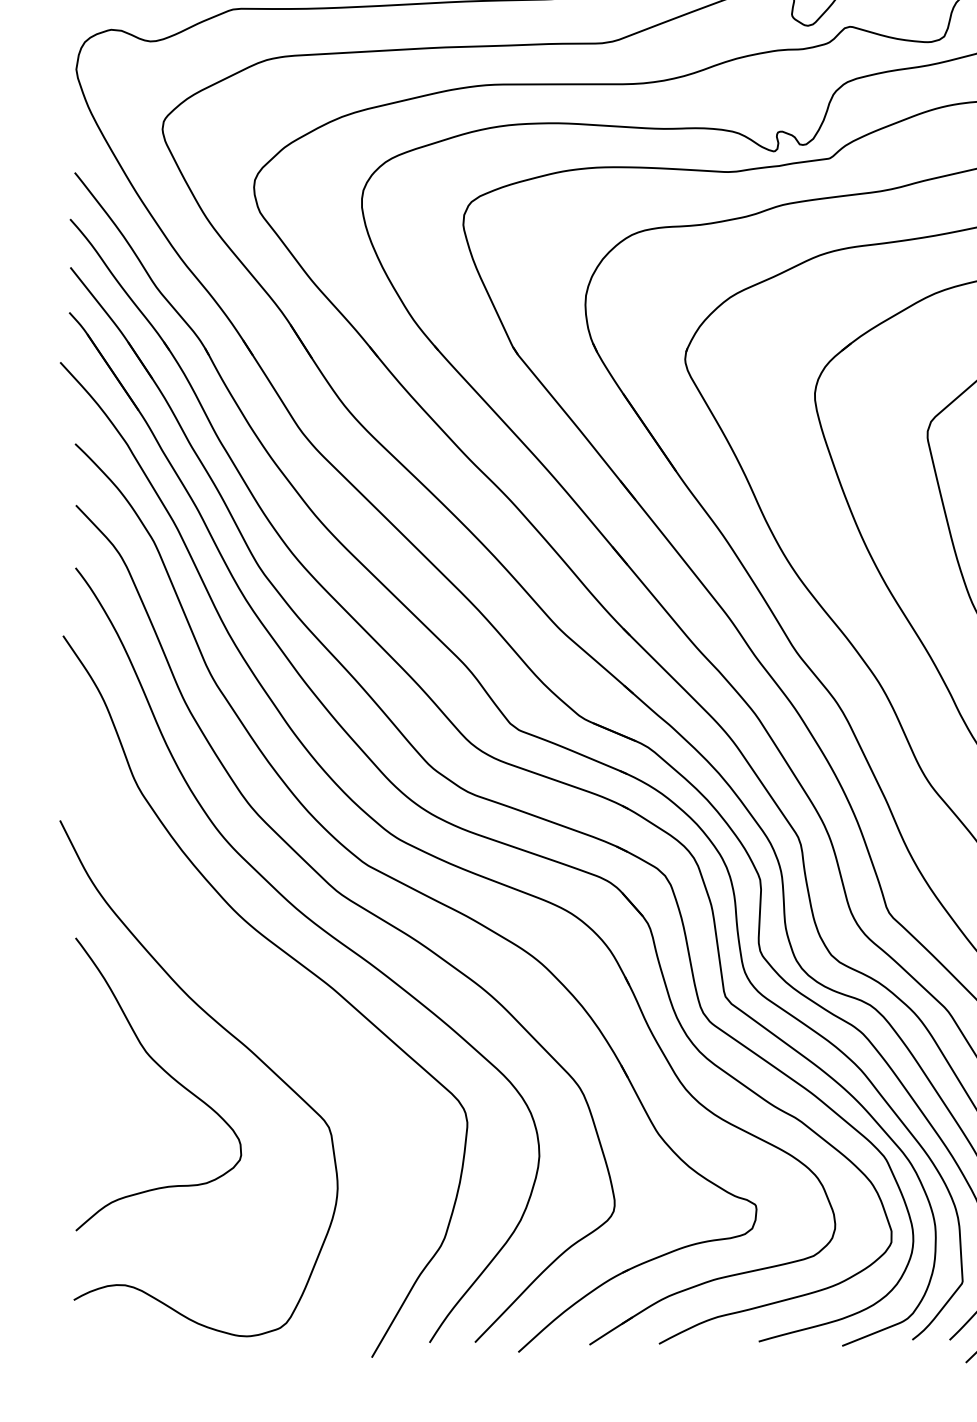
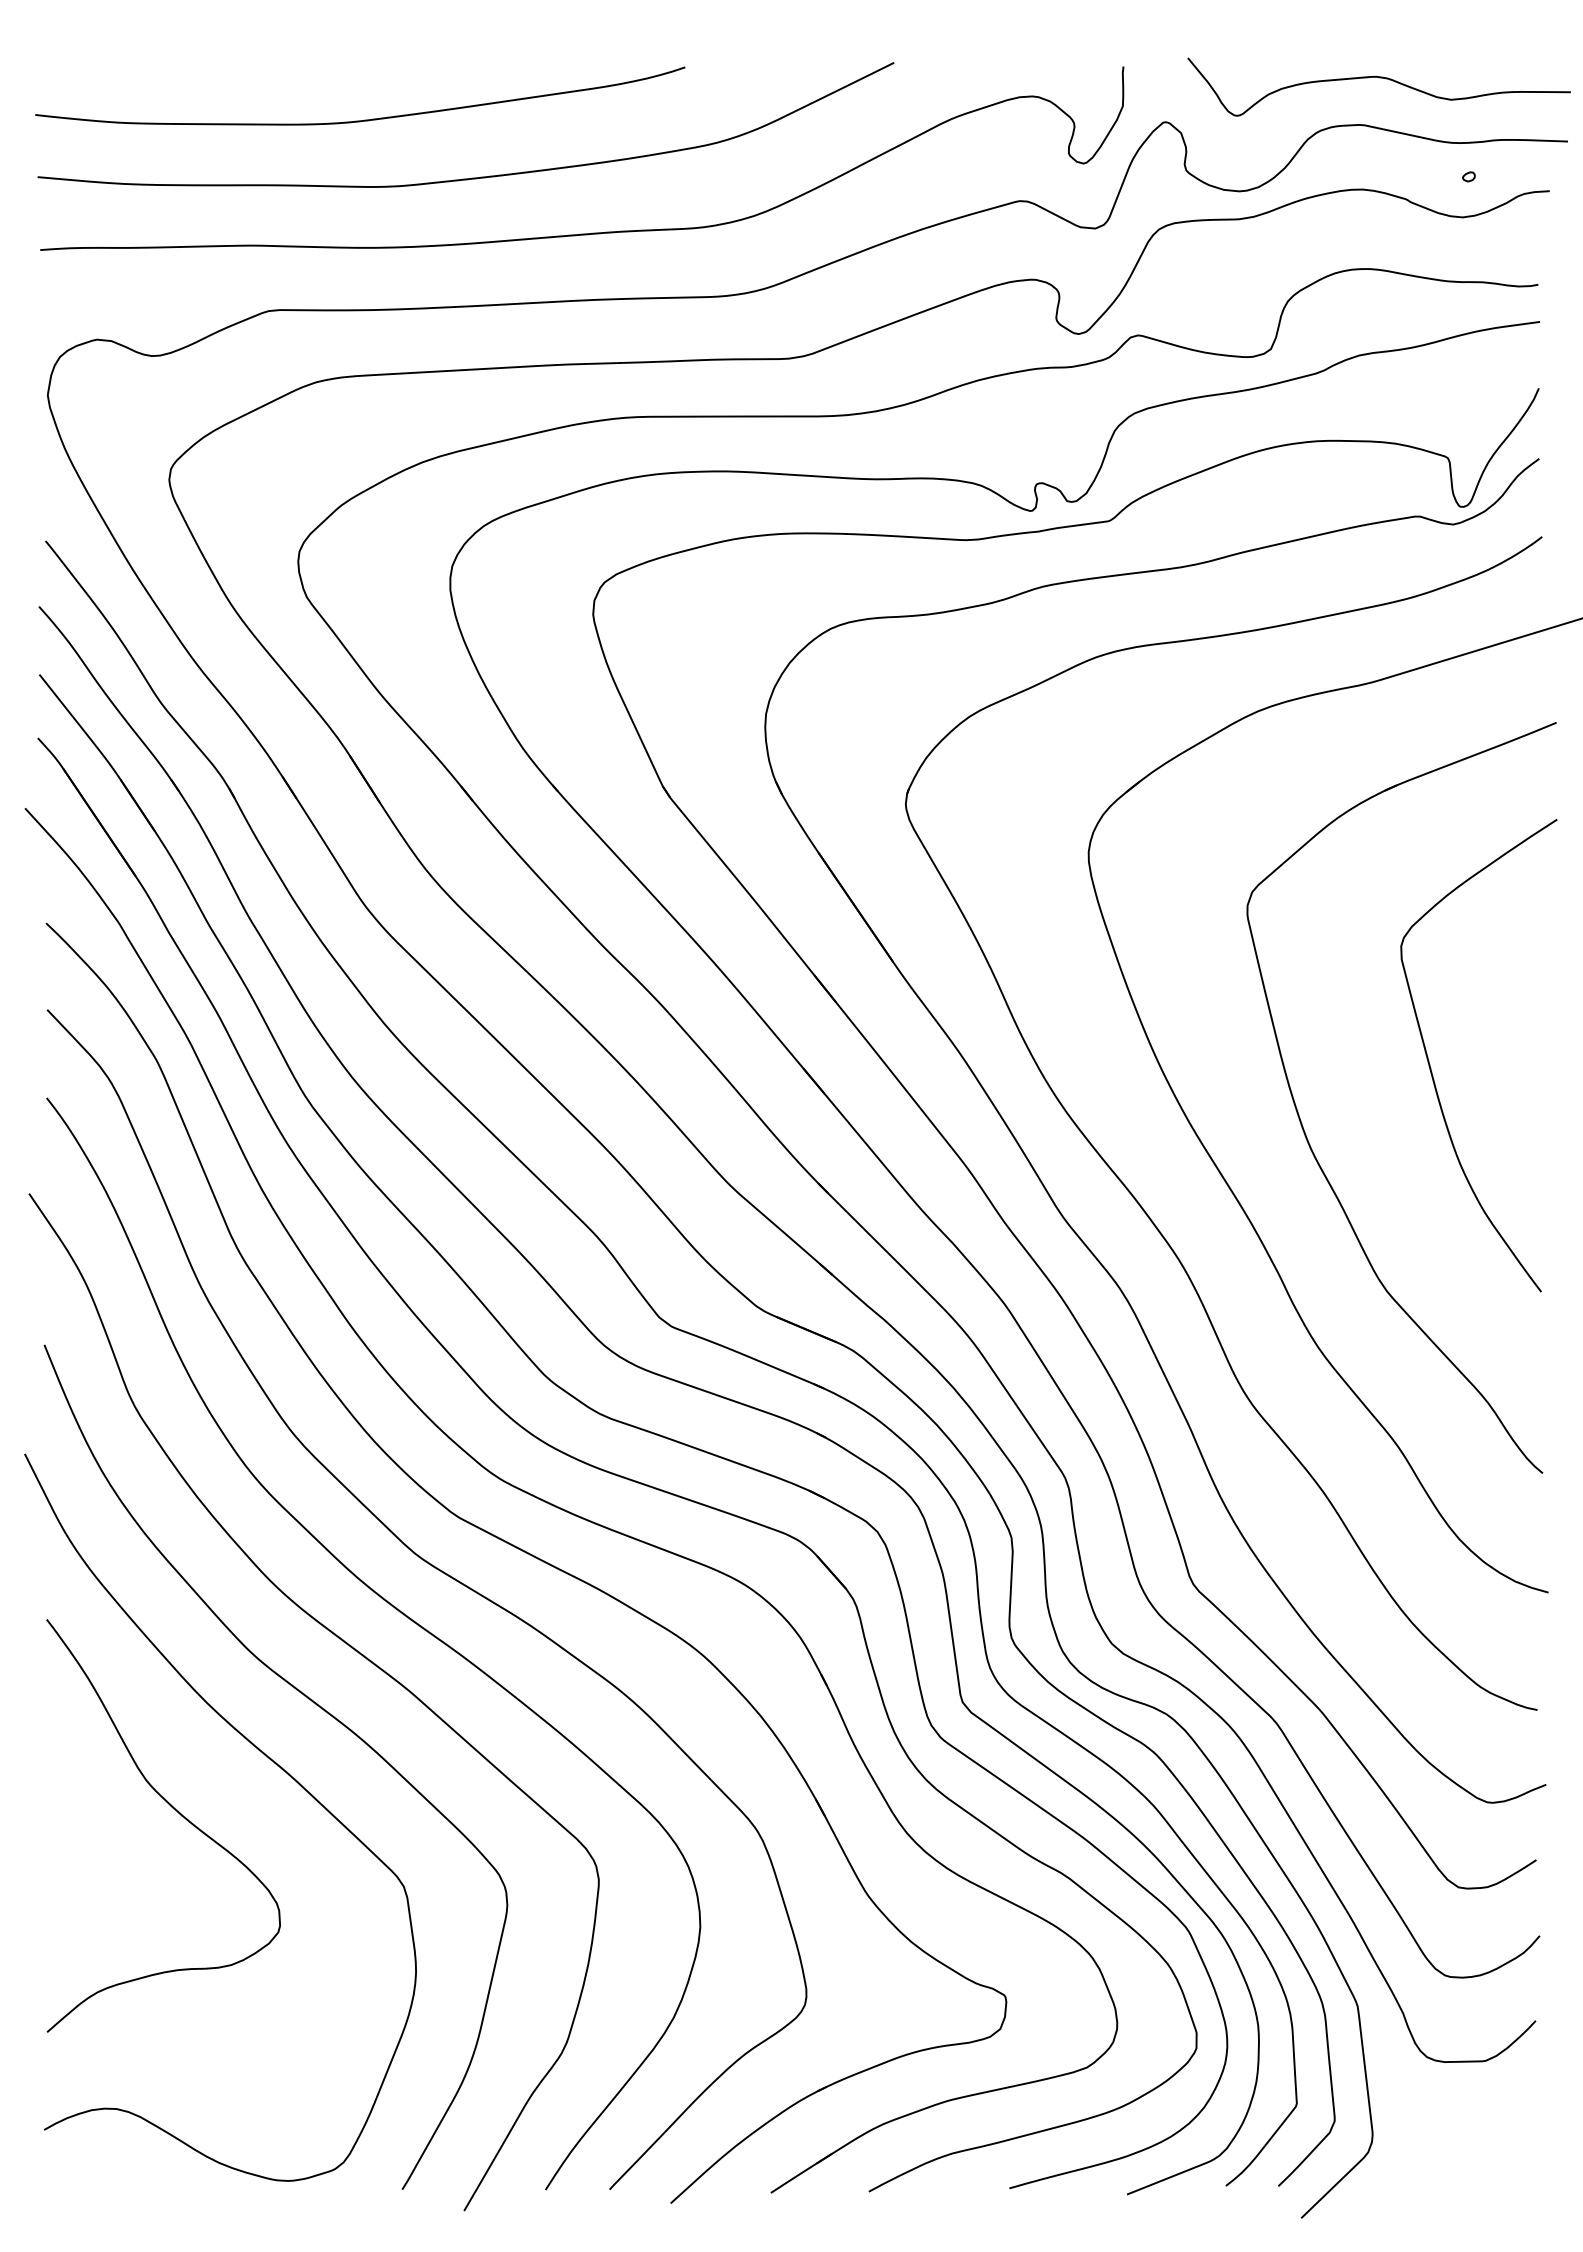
curve: (270, 1001) -> (321, 1709), added

